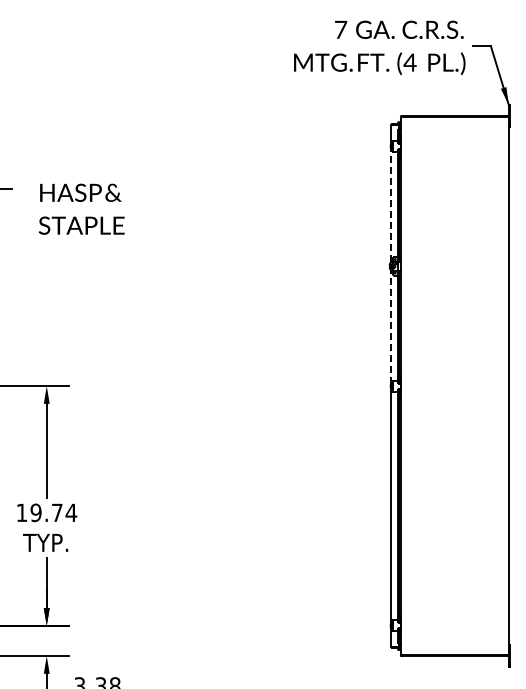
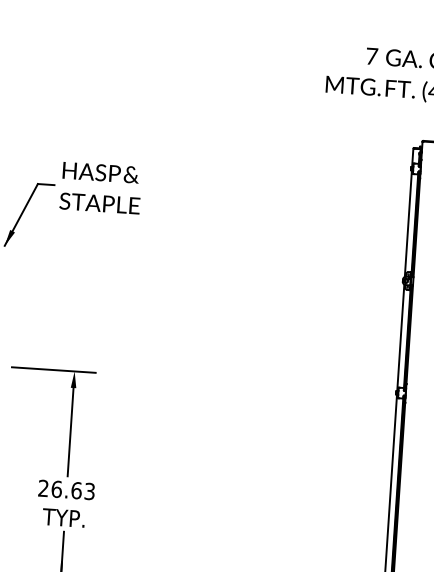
line: (391, 204) -> (408, 222), dashed -> solid
text: (81, 208) -> (100, 187), moved
line: (391, 326) -> (400, 337), dashed -> solid
text: (46, 512) -> (66, 489), 19.74 -> 26.63

